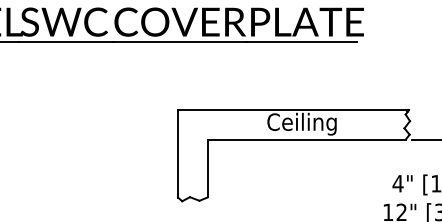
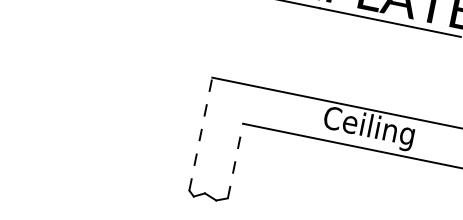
line: (177, 153) -> (200, 133), solid -> dashed
line: (207, 168) -> (235, 160), solid -> dashed

